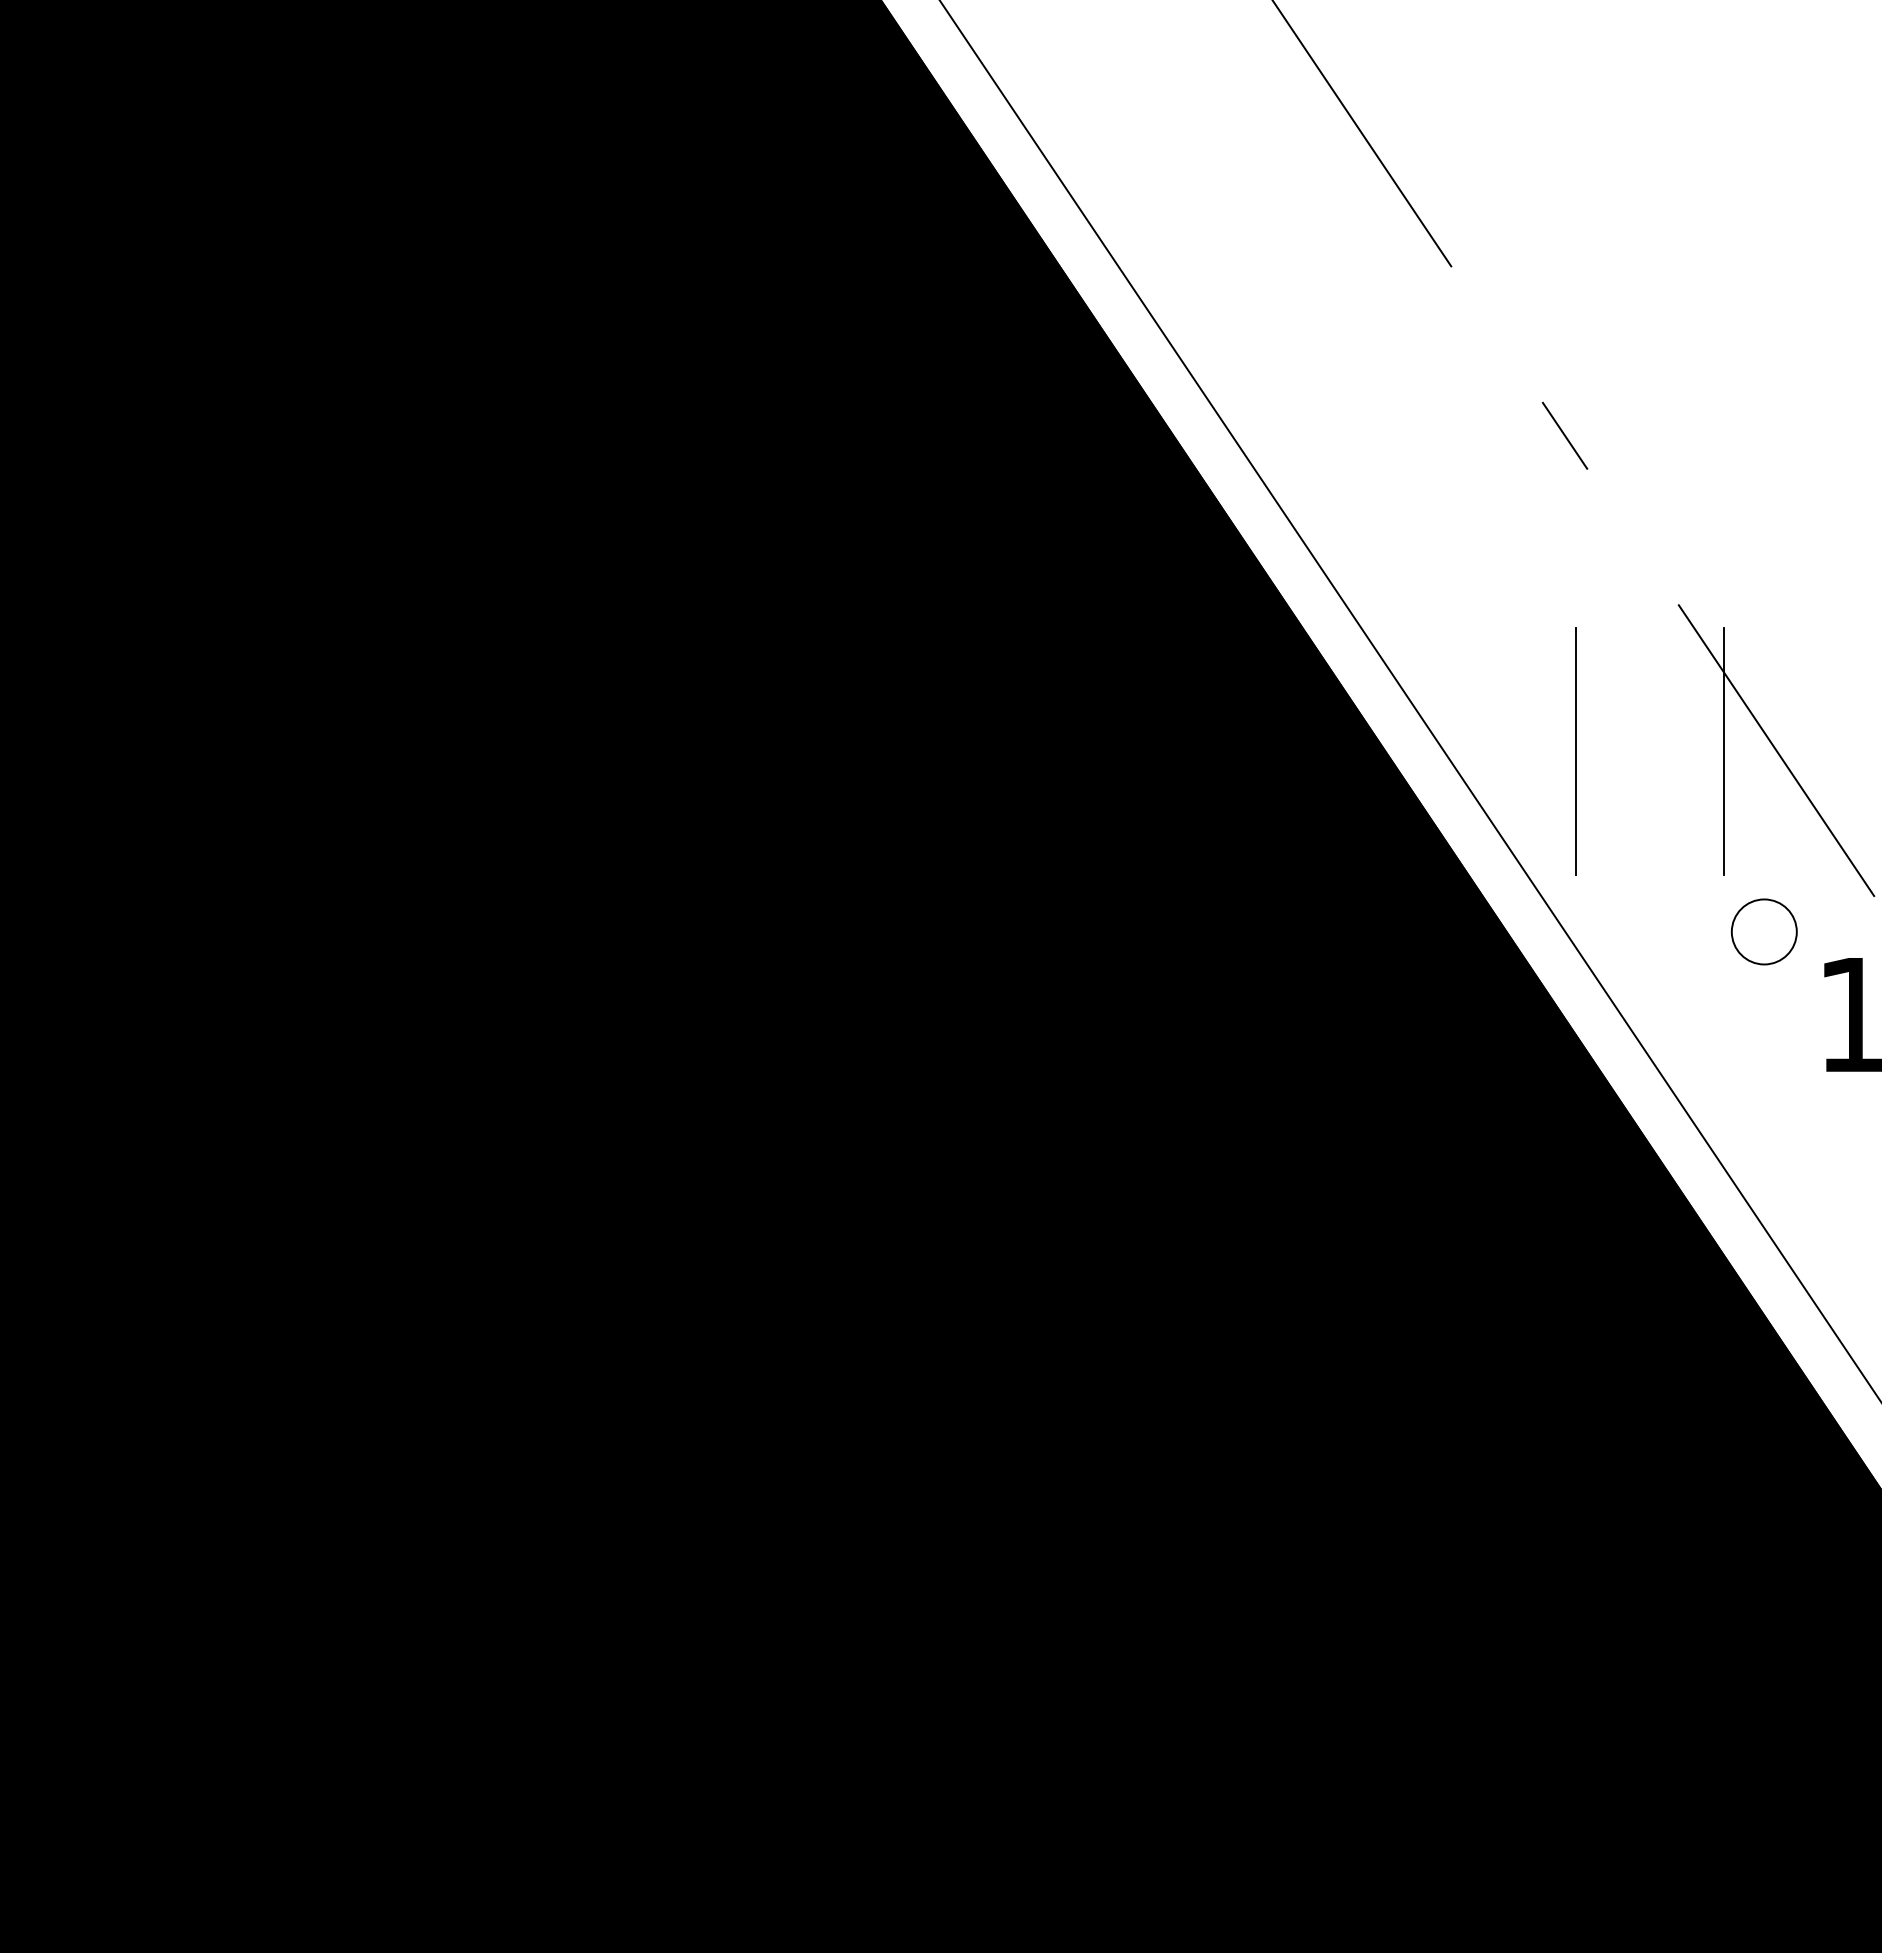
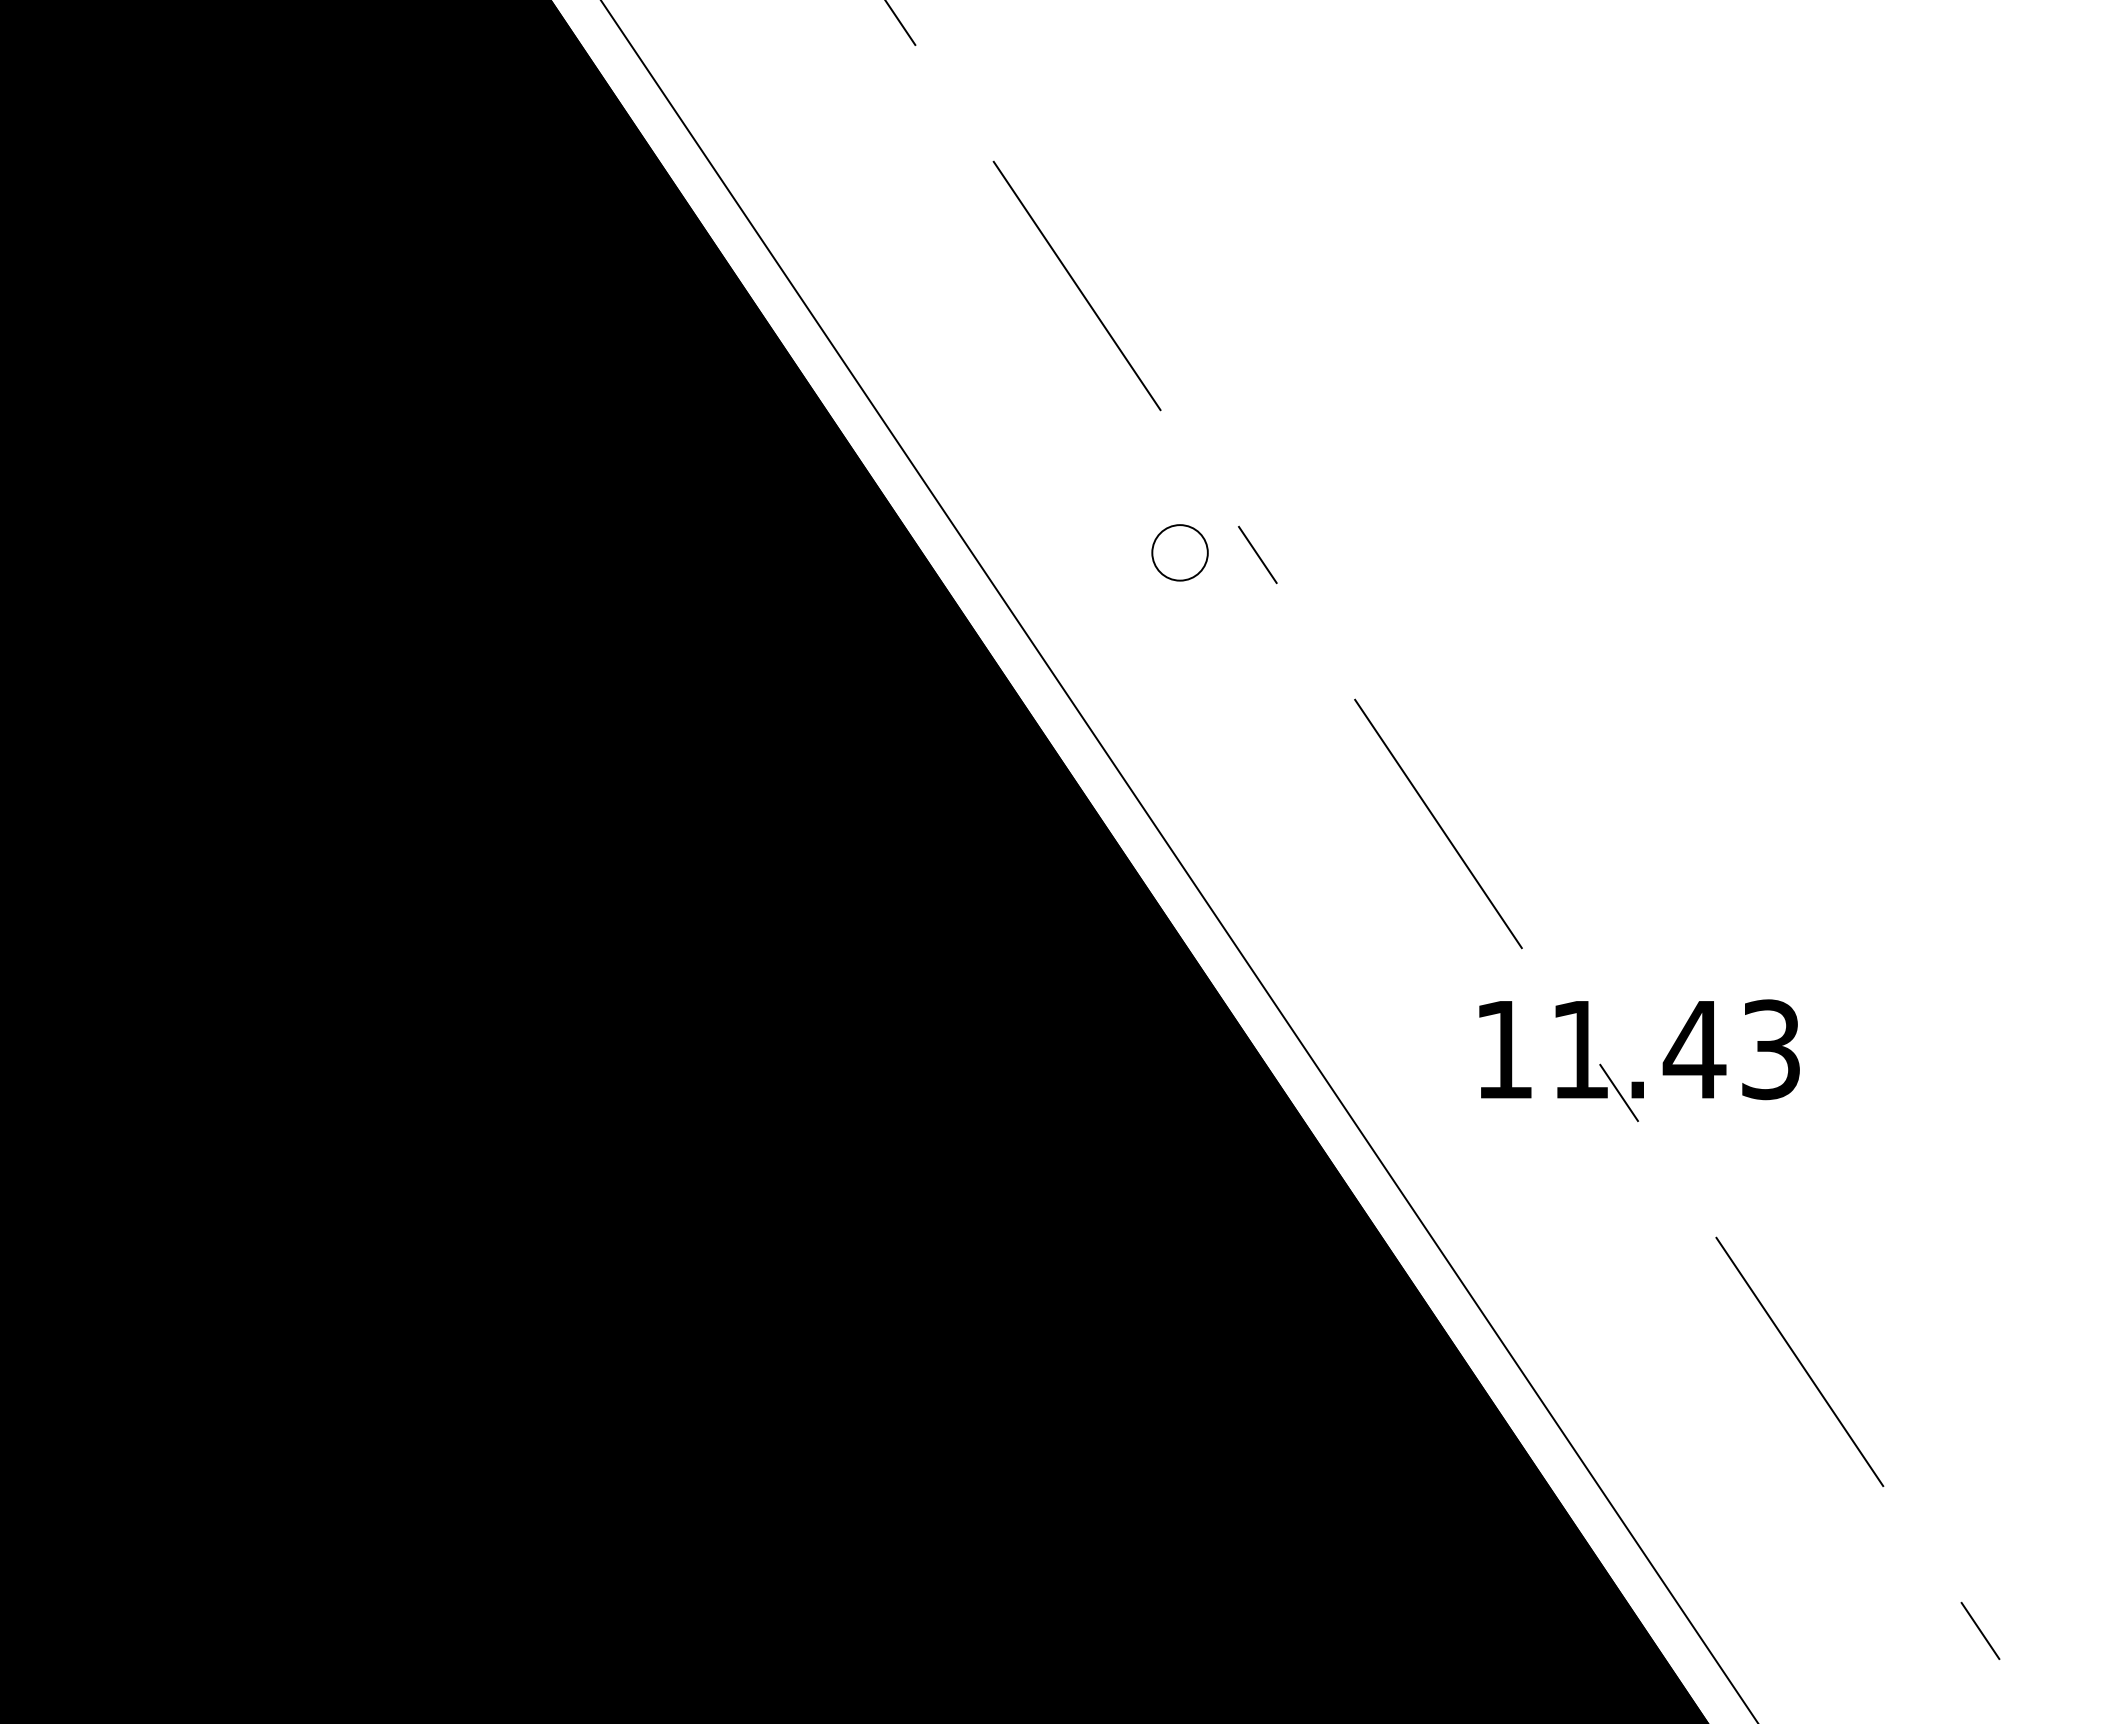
line: (1575, 751) -> (1266, 824), removed
line: (1723, 751) -> (1393, 824), removed
circle: (1763, 931) -> (1179, 552), moved

